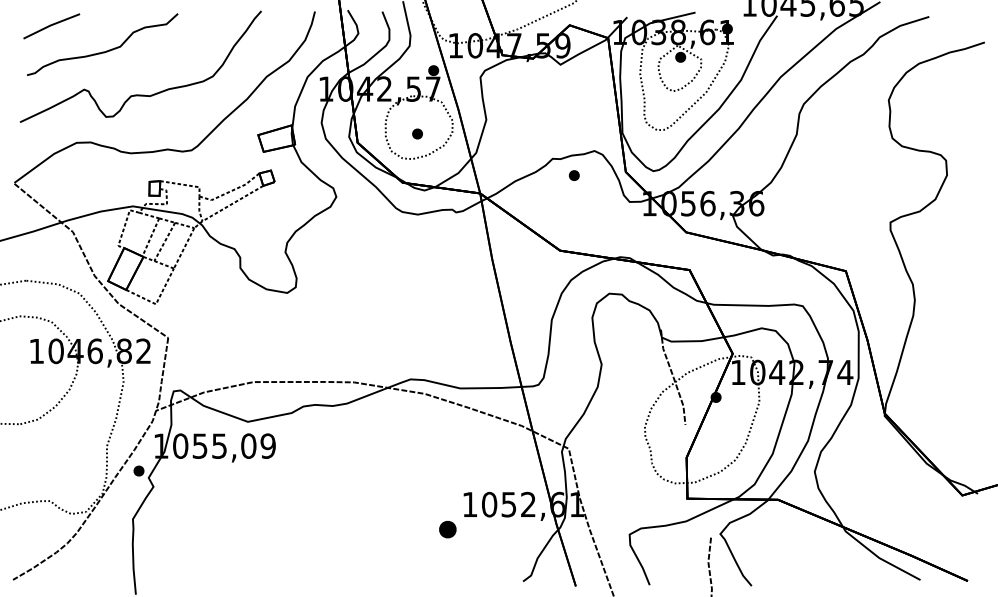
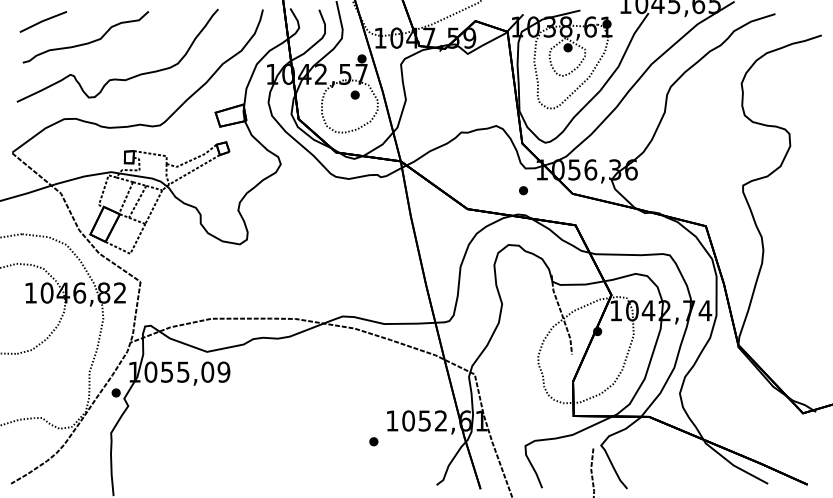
part: (417, 133) -> (355, 94), moved
part: (573, 175) -> (522, 190), moved
part: (447, 529) -> (373, 441), size x0.62

